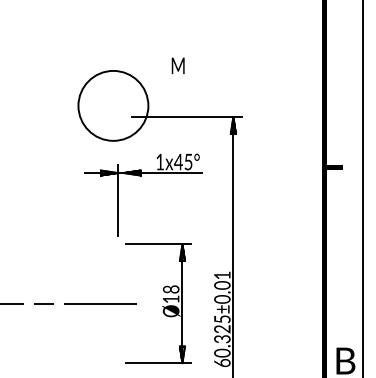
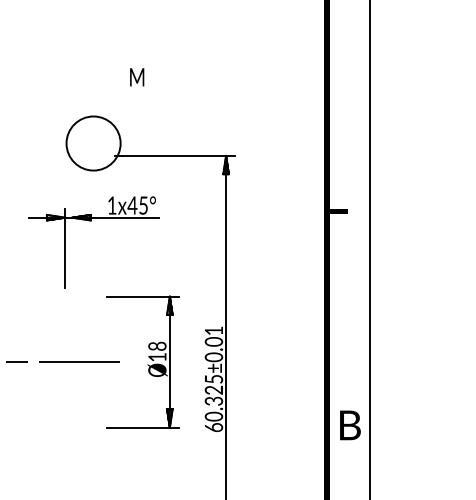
text: (178, 66) -> (137, 77), moved
circle: (113, 105) -> (93, 143), size x0.7
part: (141, 176) -> (91, 221), moved

